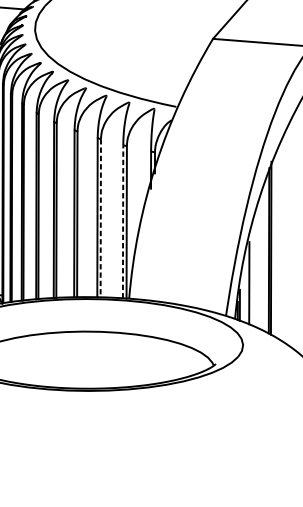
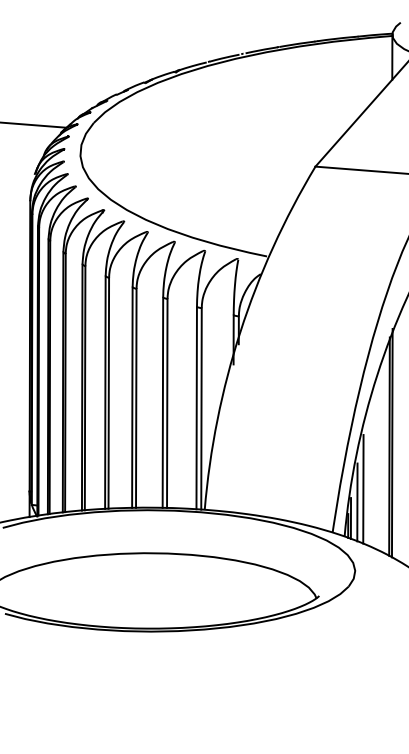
line: (100, 218) -> (167, 404), dashed -> solid
line: (122, 221) -> (196, 407), dashed -> solid
line: (244, 293) -> (357, 502), added

